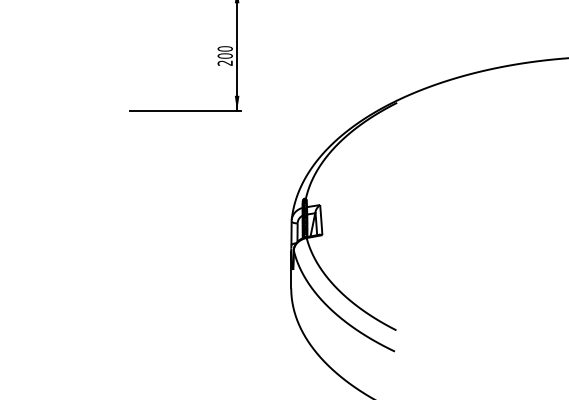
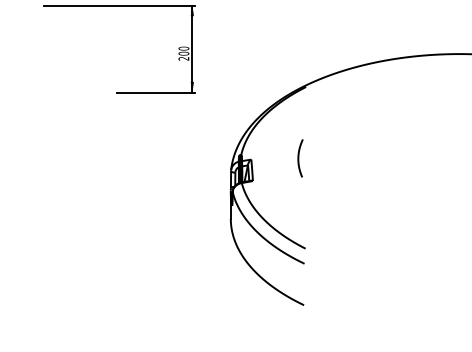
curve: (387, 203) -> (299, 158), added

